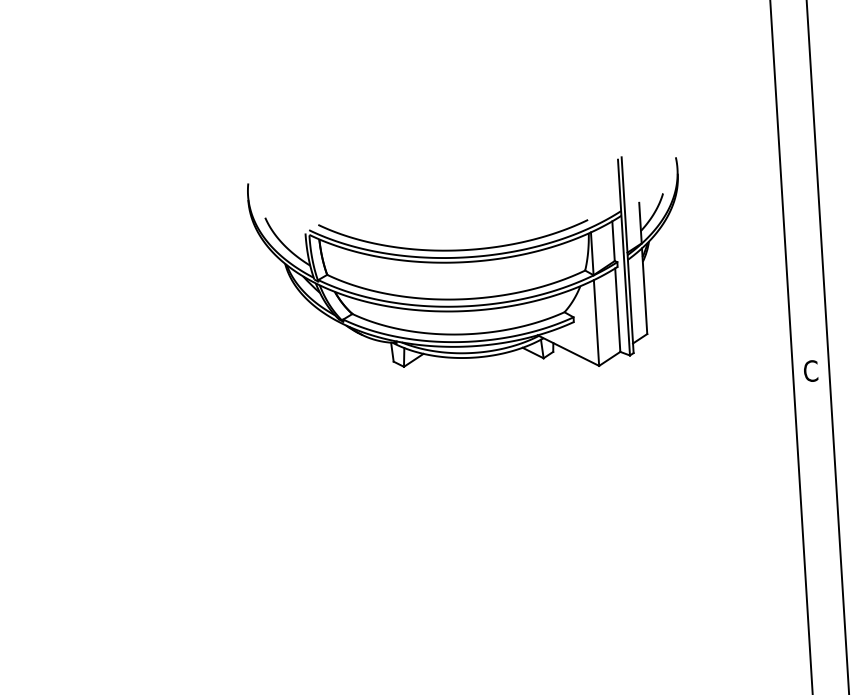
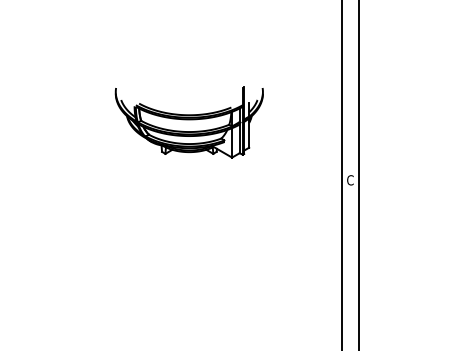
part: (466, 271) -> (188, 122), size x0.71

